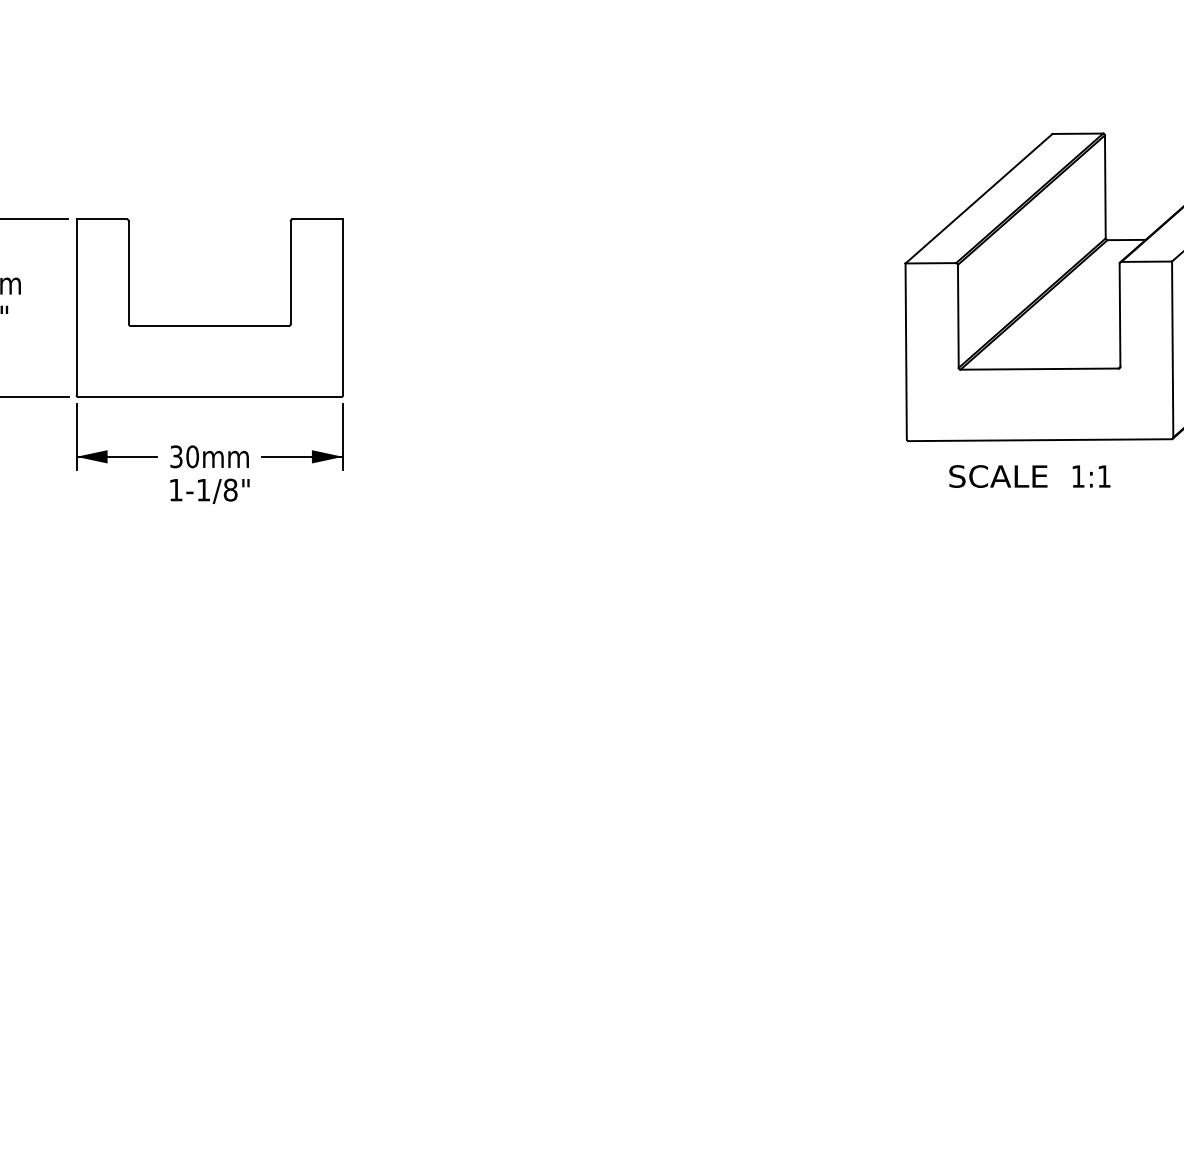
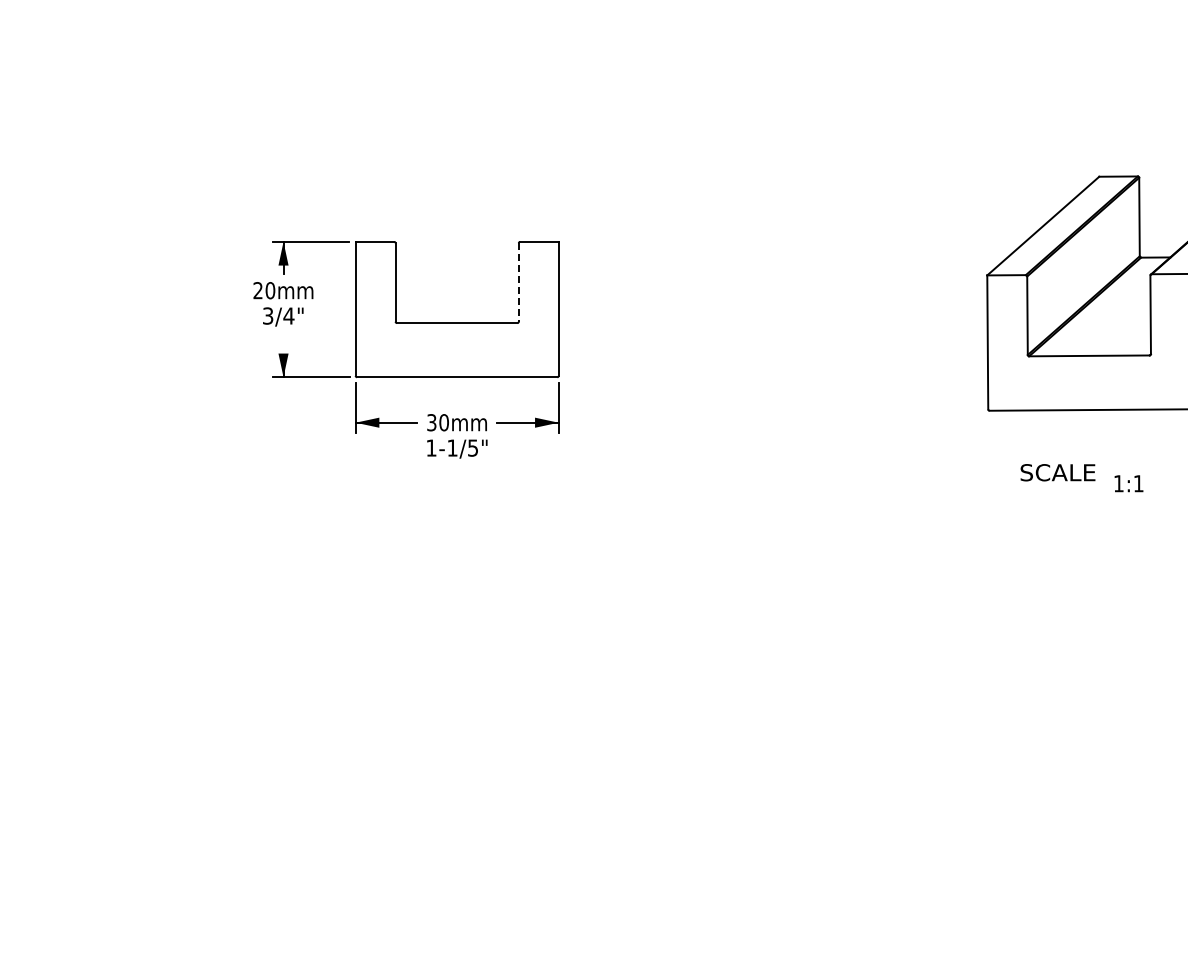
line: (290, 274) -> (518, 283), solid -> dashed
text: (997, 476) -> (1057, 472), moved
text: (1090, 476) -> (1128, 483), moved
text: (231, 489) -> (473, 447), 1-1/8" -> 1-1/5"

